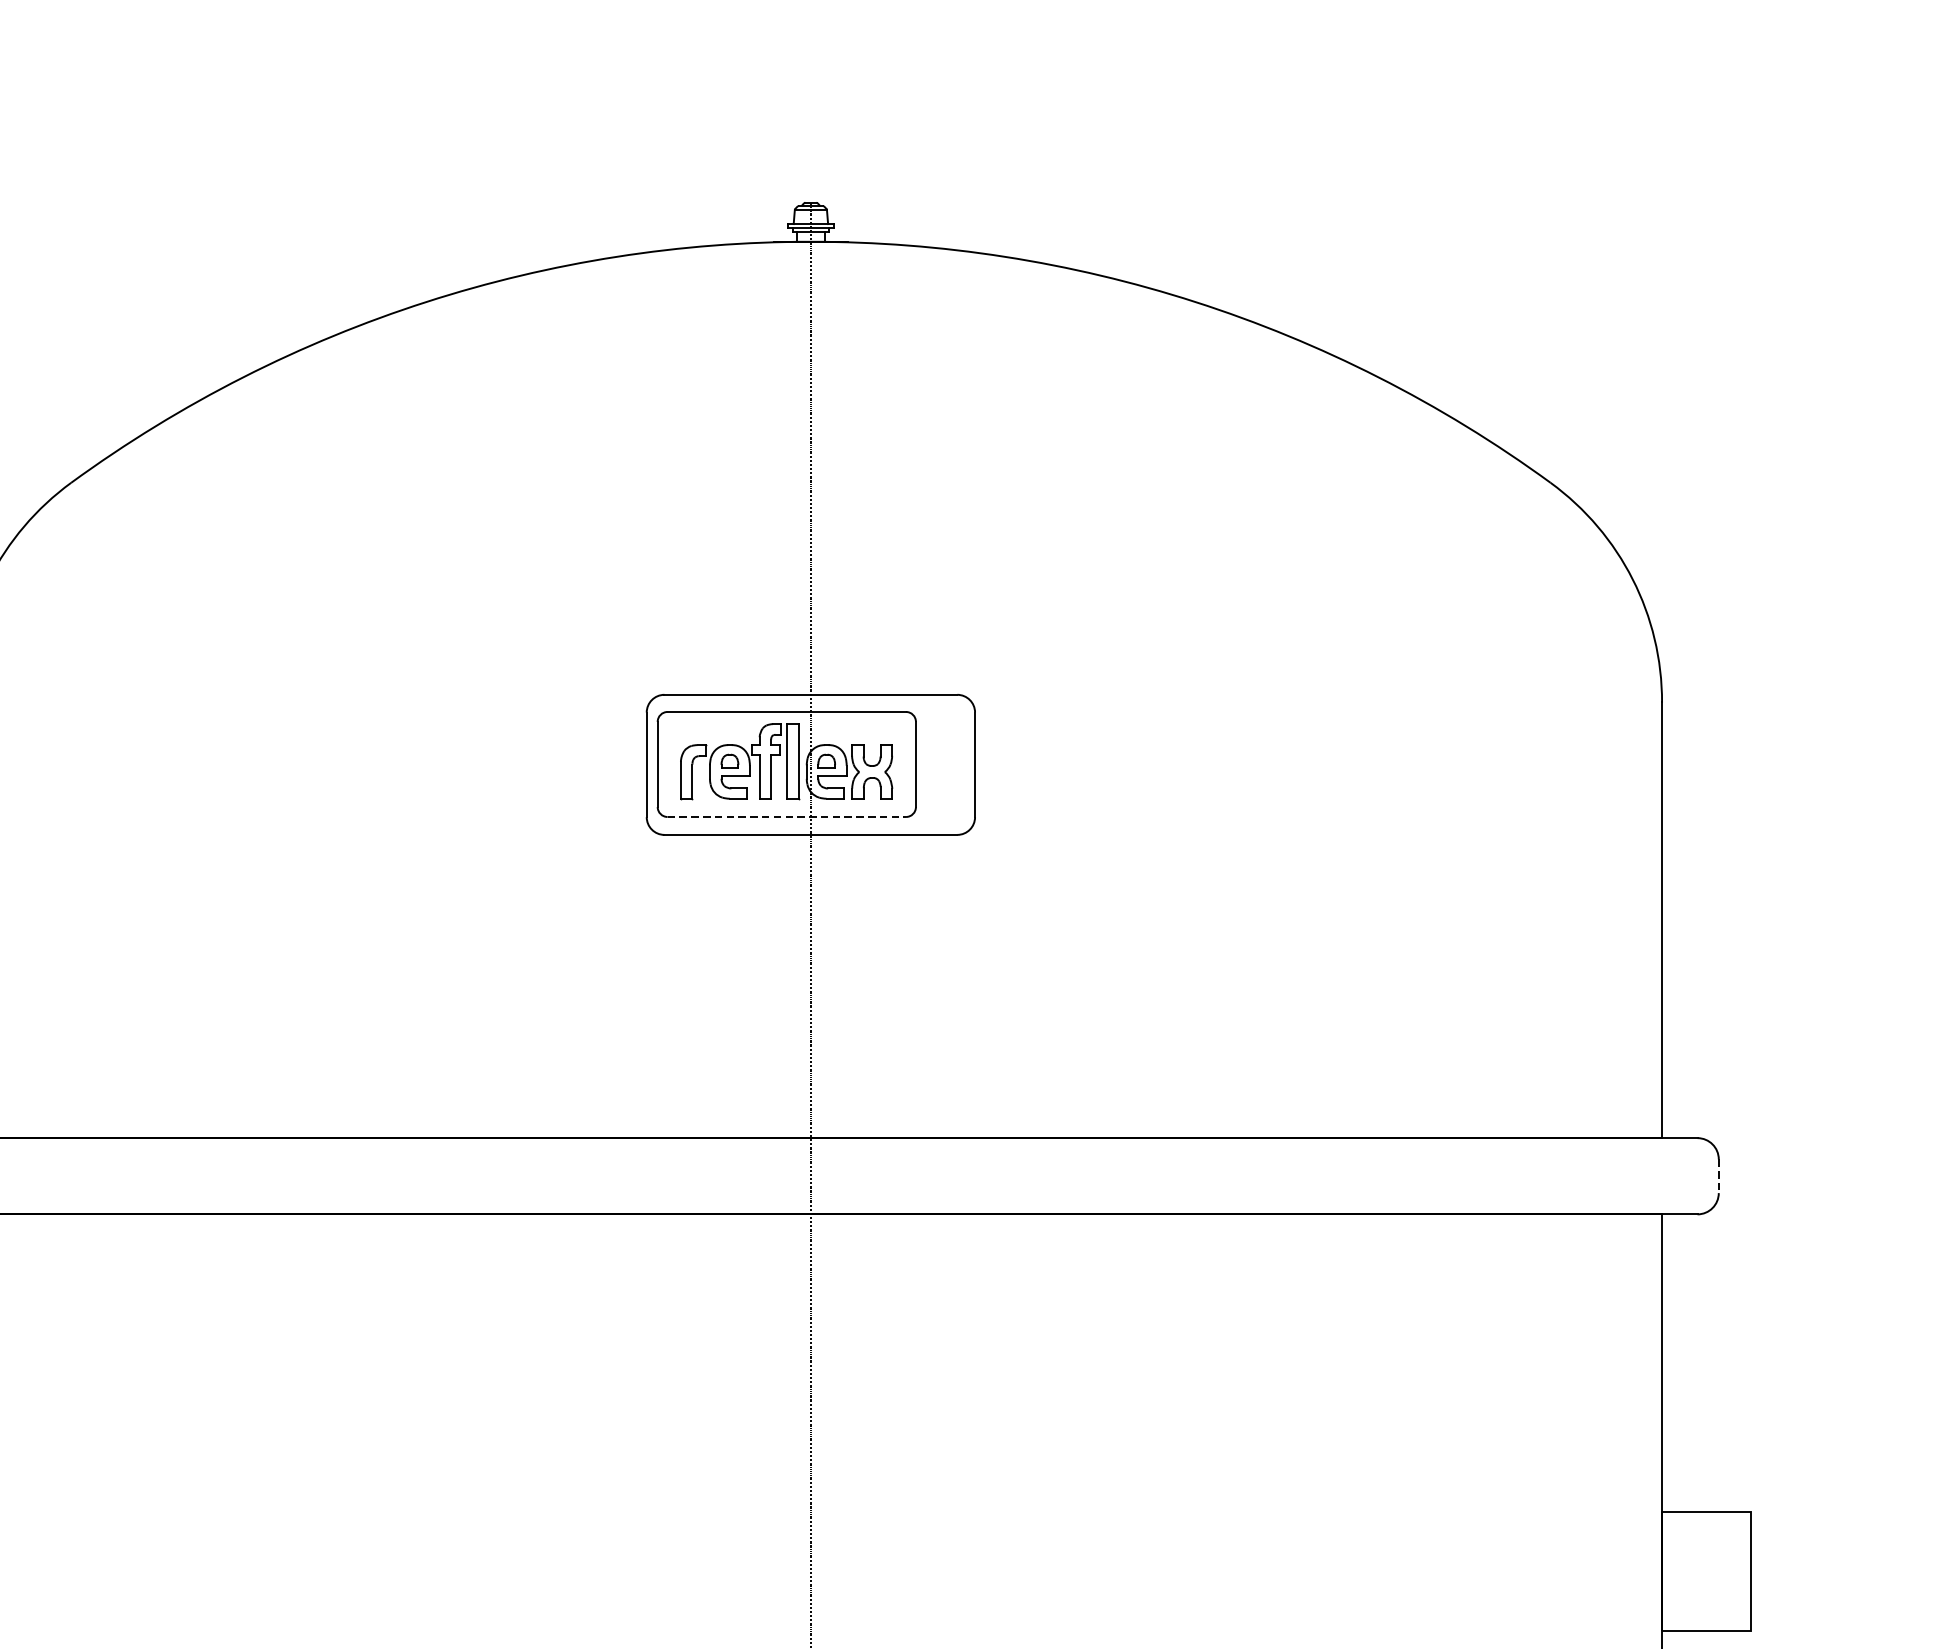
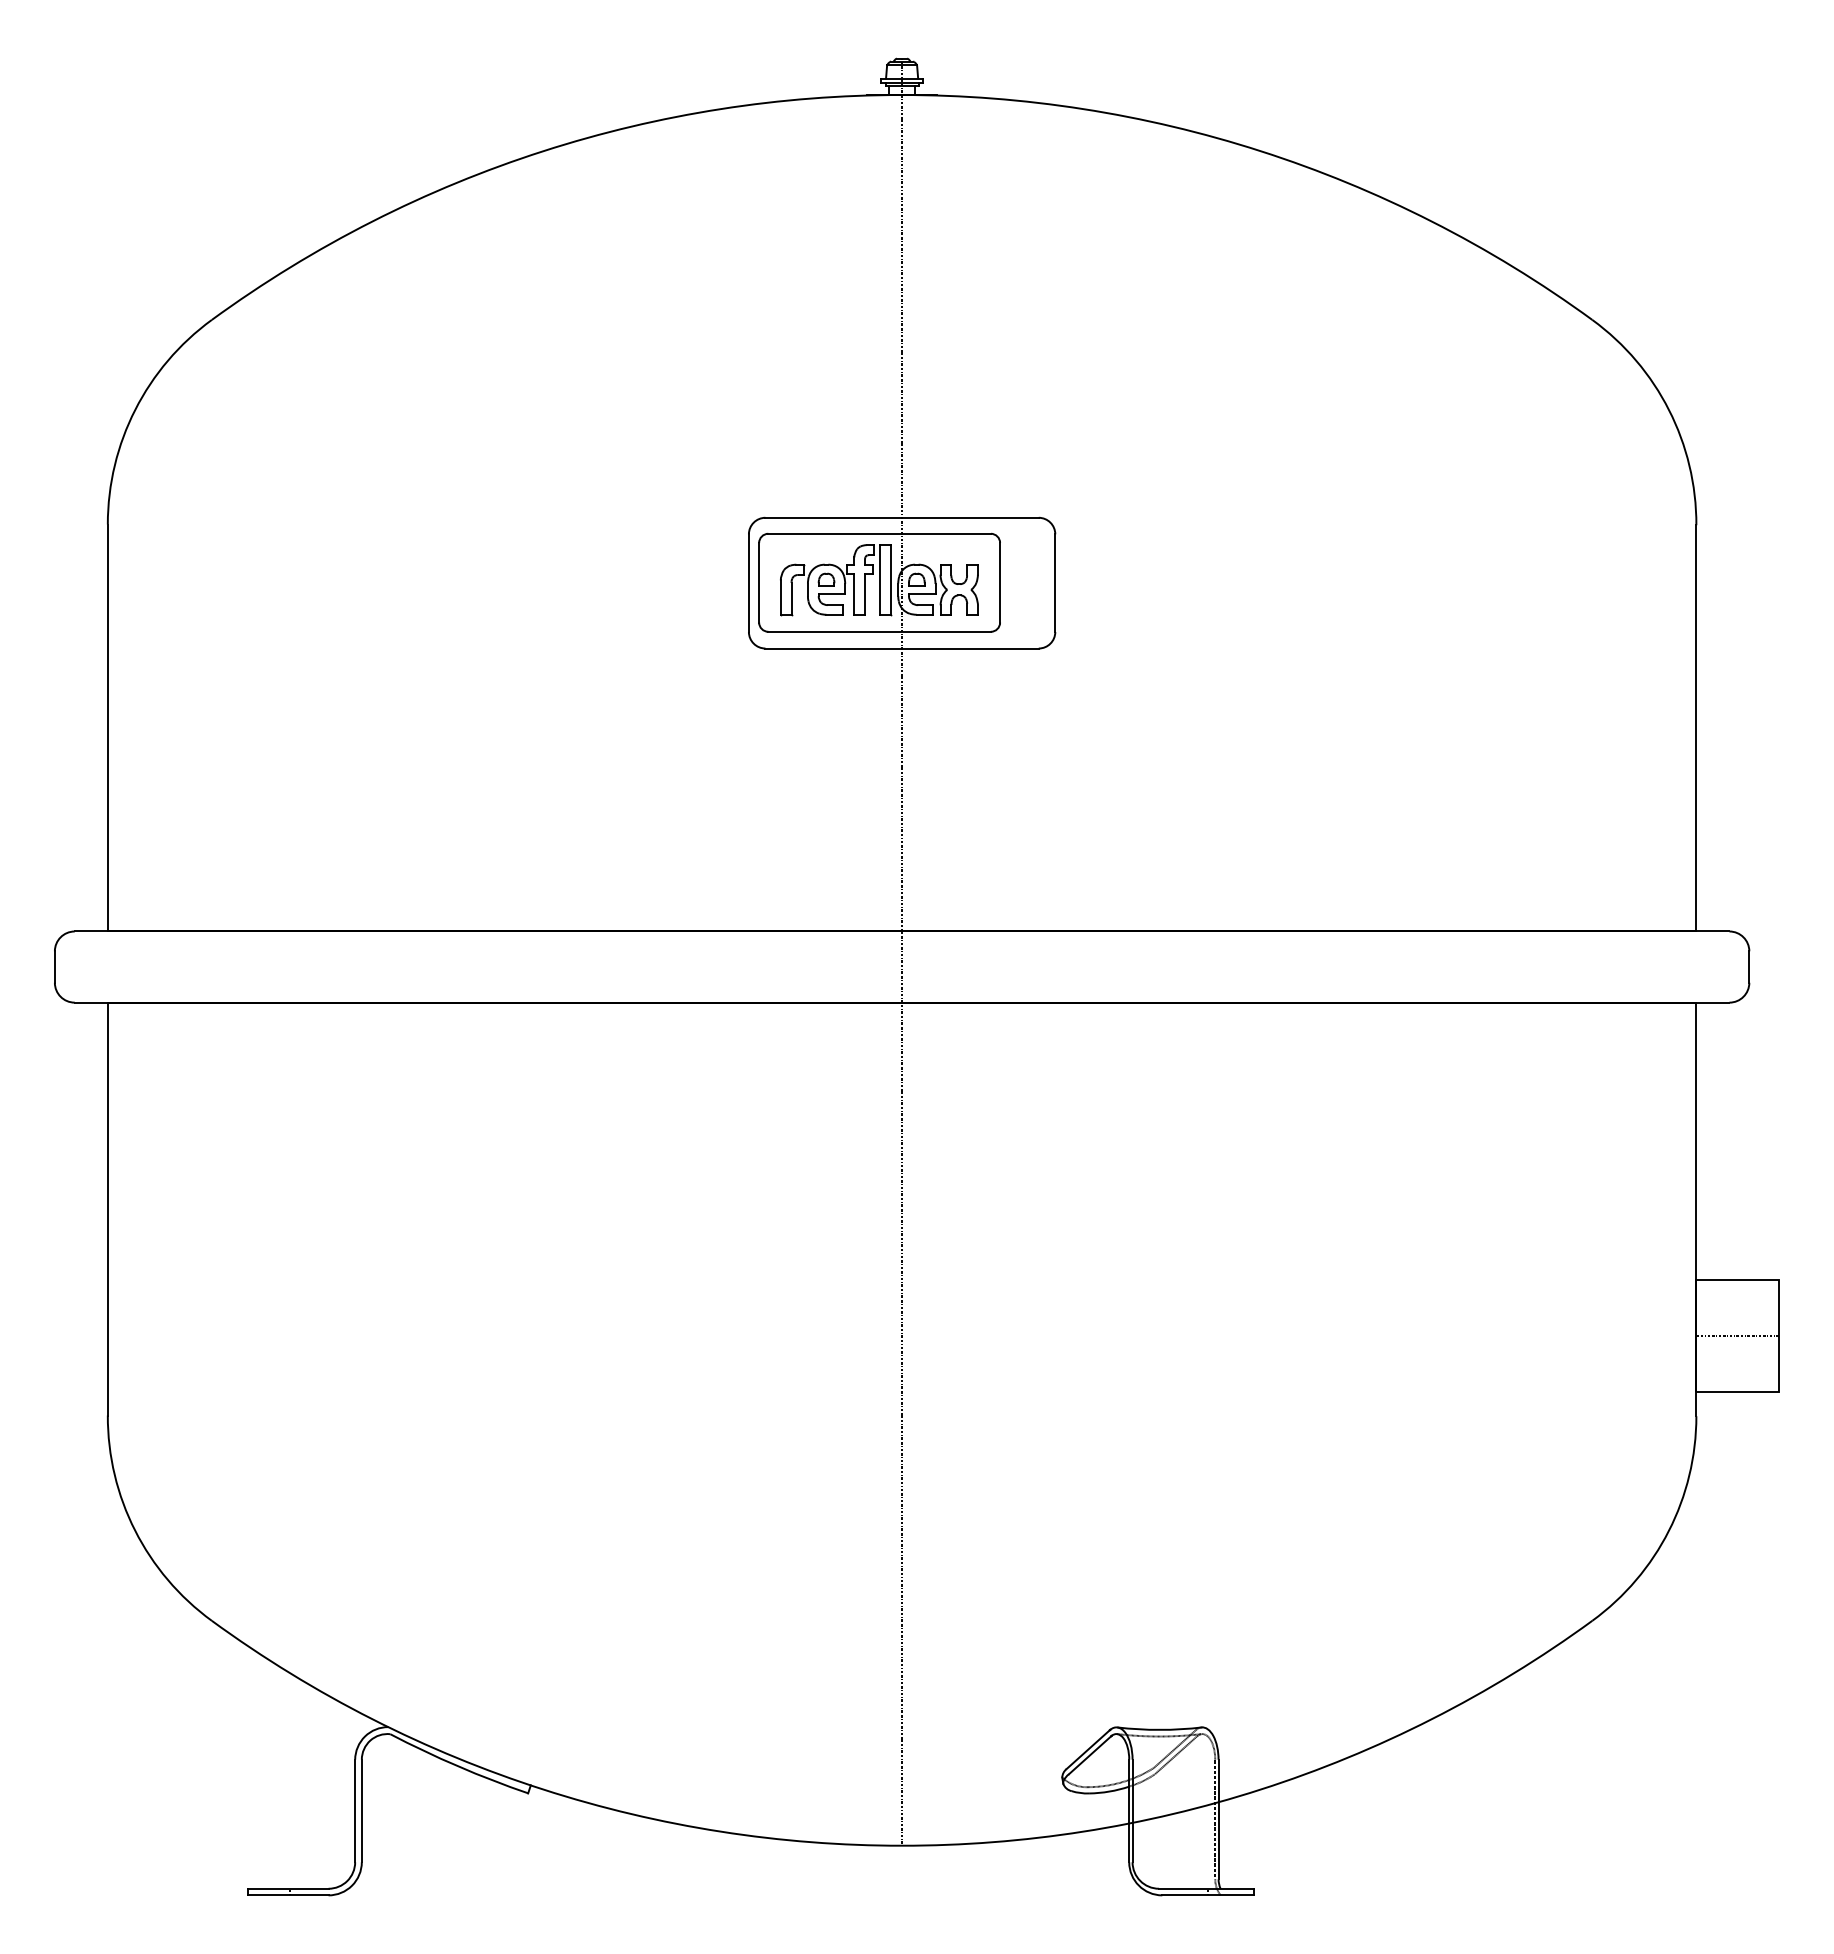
line: (787, 816) -> (880, 631), dashed -> solid
line: (1718, 1176) -> (1749, 967), dashed -> solid
line: (1706, 1572) -> (1737, 1336), added

